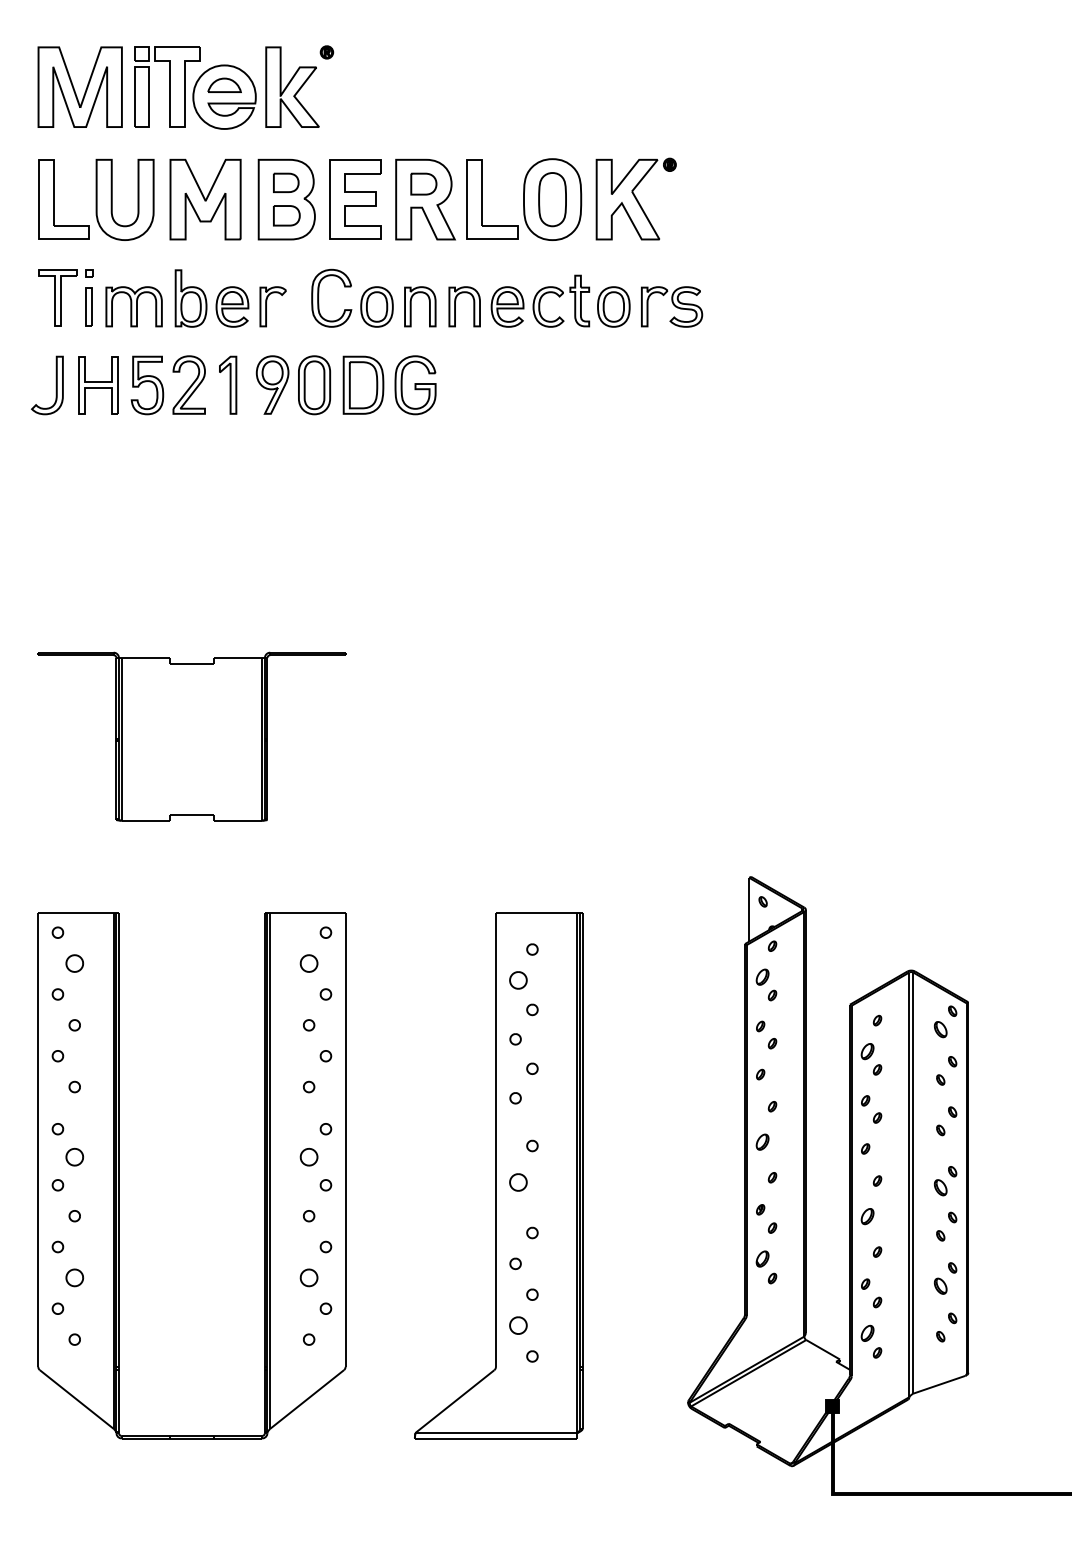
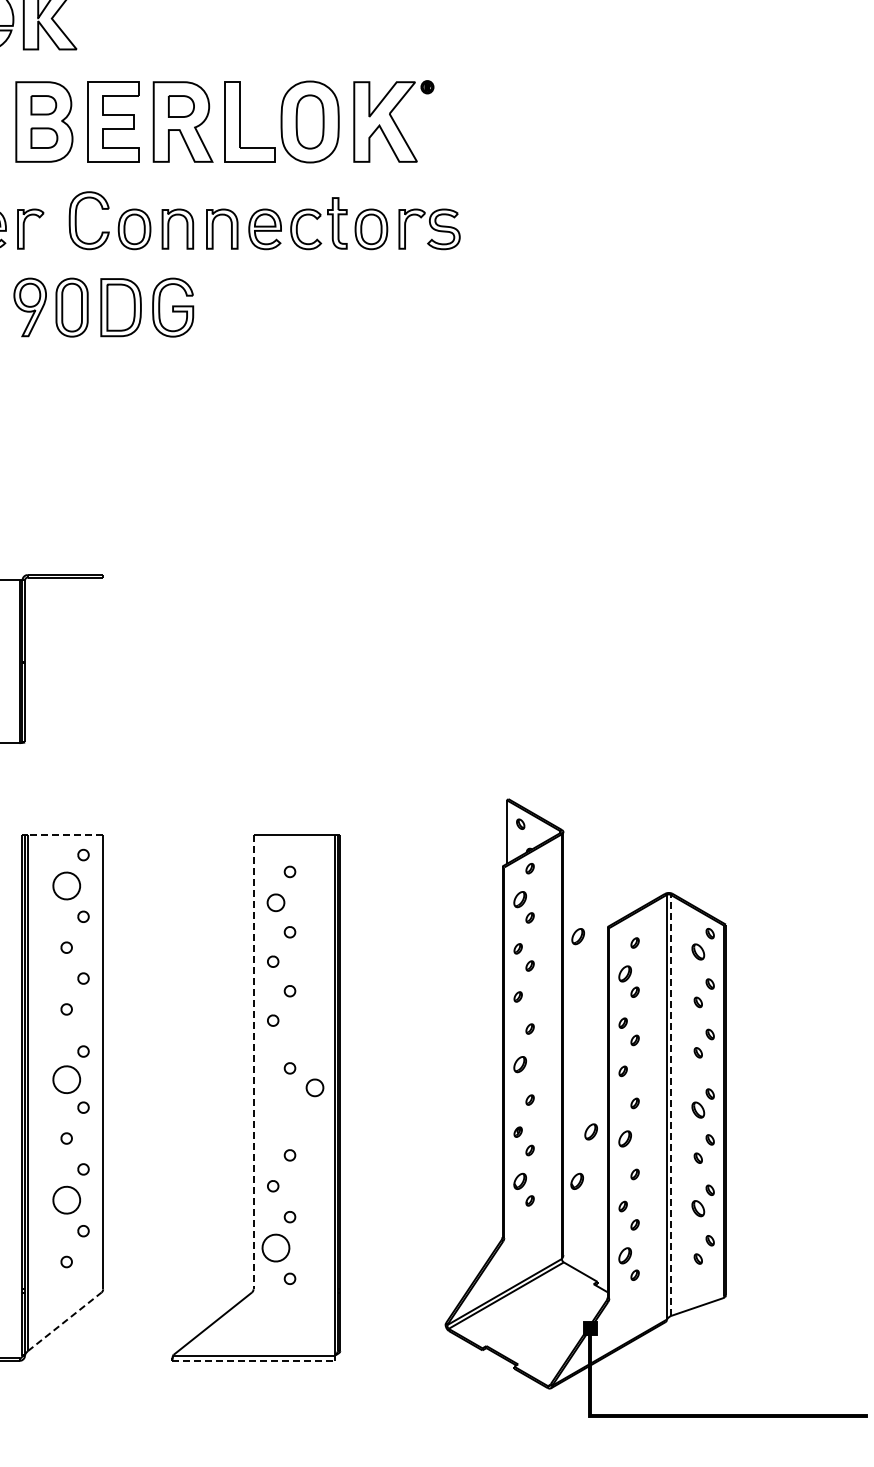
line: (307, 913) -> (65, 835), solid -> dashed
part: (308, 963) -> (66, 885), size x1.6
part: (820, 1013) -> (578, 935), added
line: (495, 1139) -> (253, 1061), solid -> dashed
part: (308, 1156) -> (66, 1078), size x1.6
part: (518, 1182) -> (315, 1087), moved
line: (913, 1183) -> (671, 1105), solid -> dashed
part: (833, 1209) -> (591, 1131), added
part: (819, 1258) -> (577, 1180), added
part: (308, 1277) -> (66, 1199), size x1.6
part: (518, 1325) -> (276, 1247), size x1.6
line: (307, 1399) -> (65, 1321), solid -> dashed
line: (496, 1438) -> (254, 1360), solid -> dashed

